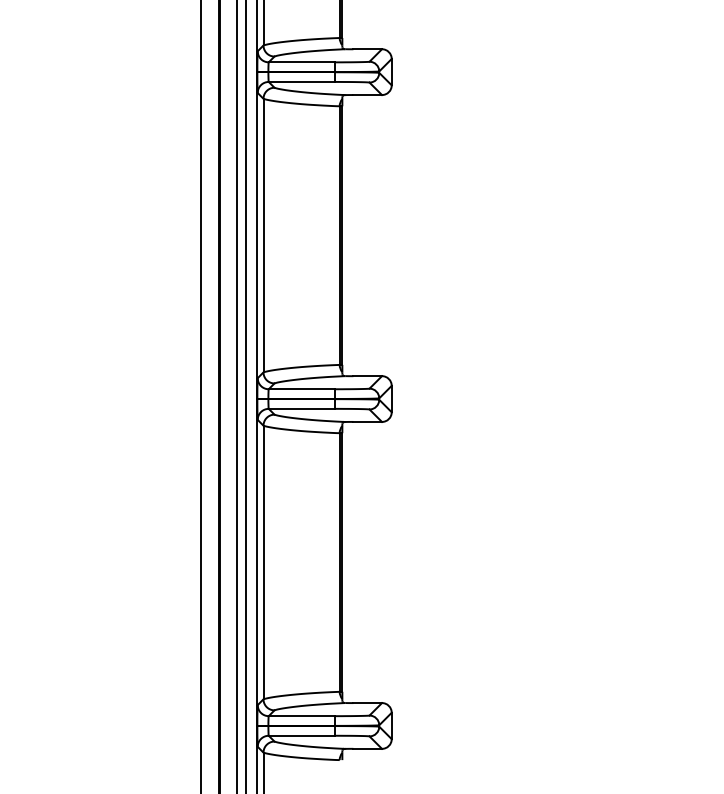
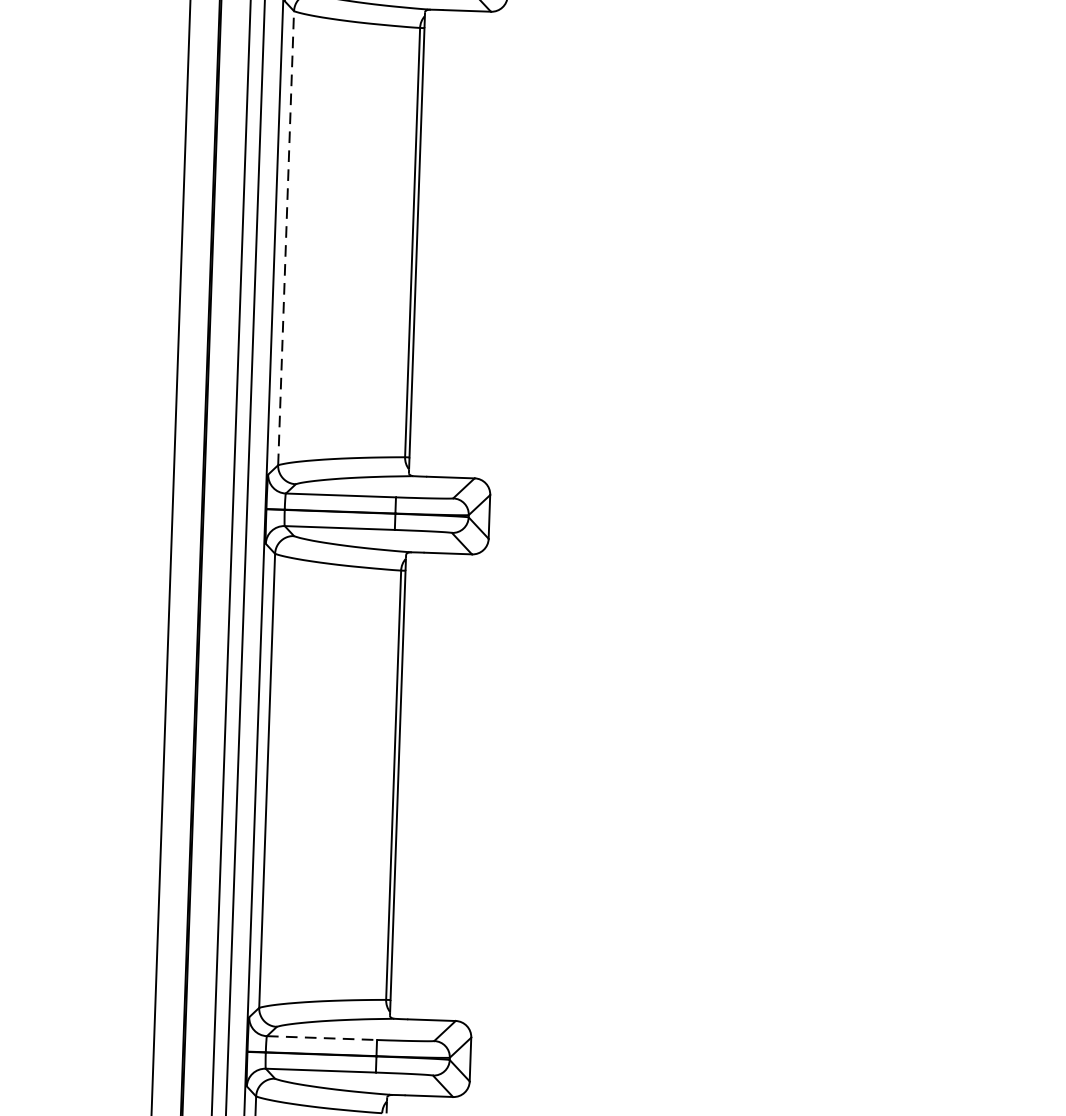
line: (263, 235) -> (286, 238), solid -> dashed
line: (302, 716) -> (322, 1038), solid -> dashed

